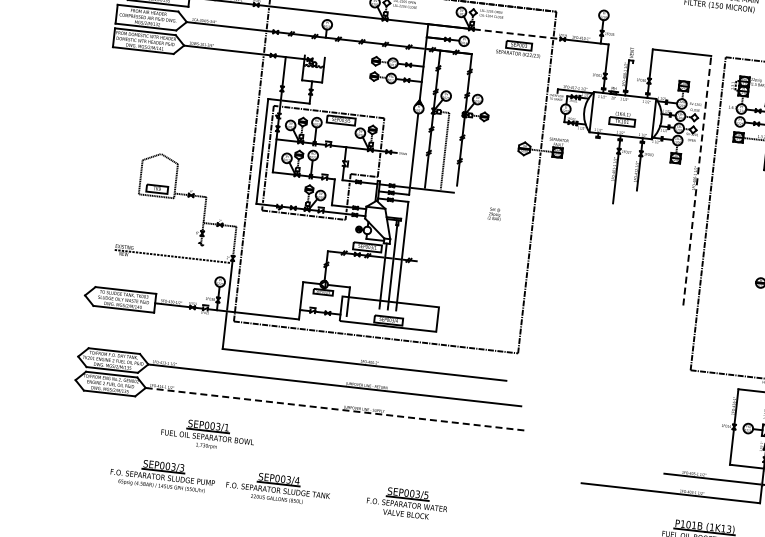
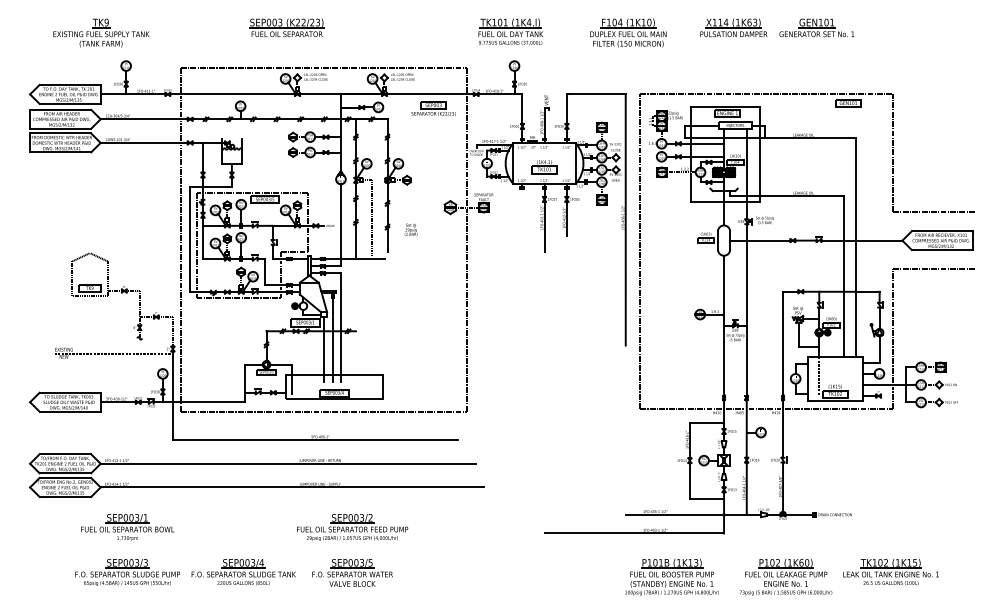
line: (517, 34) -> (430, 94), dashed -> solid
line: (696, 181) -> (625, 220), dashed -> solid
text: (494, 213) -> (410, 229), moved
line: (336, 409) -> (292, 487), dashed -> solid
part: (207, 435) -> (127, 527), moved
part: (391, 455) -> (352, 527), added
part: (407, 502) -> (352, 572), moved

